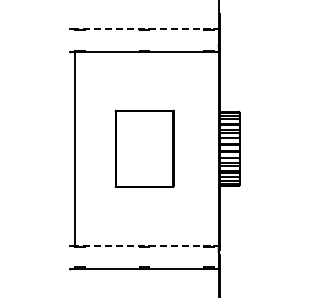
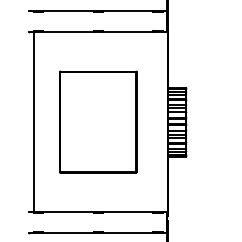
line: (145, 28) -> (99, 10), dashed -> solid
part: (144, 148) -> (98, 121), size x1.43
line: (145, 245) -> (99, 211), dashed -> solid

